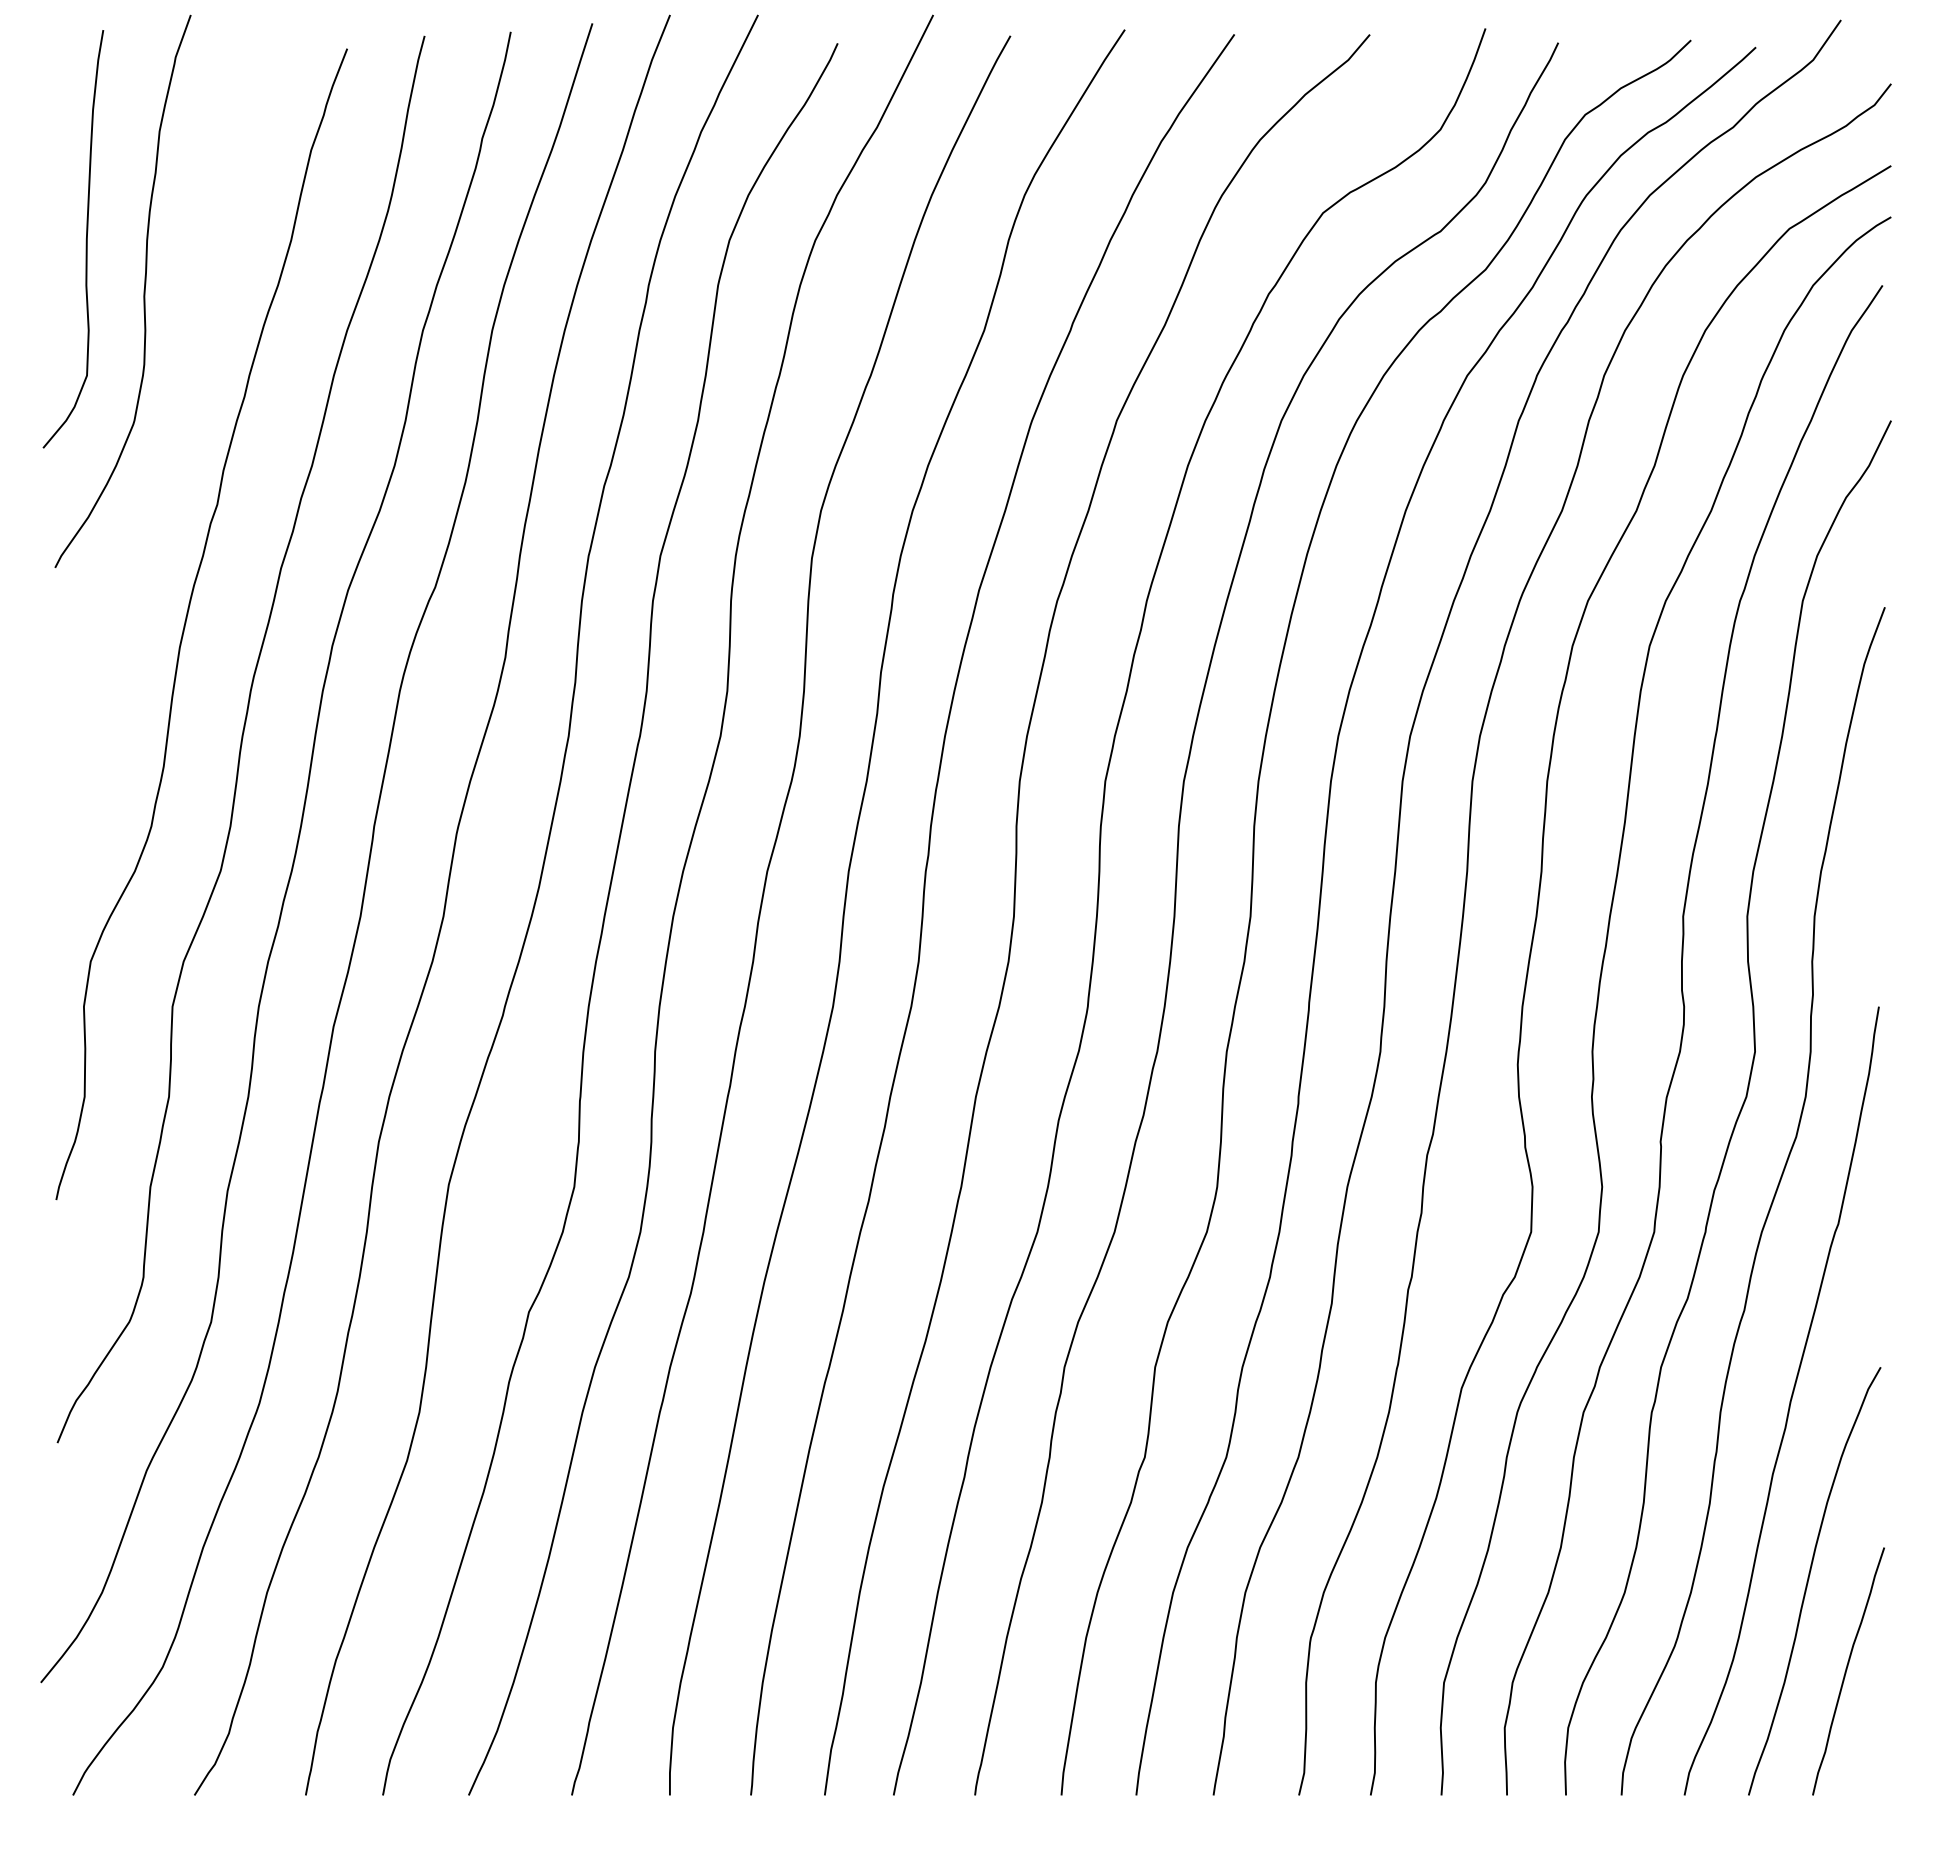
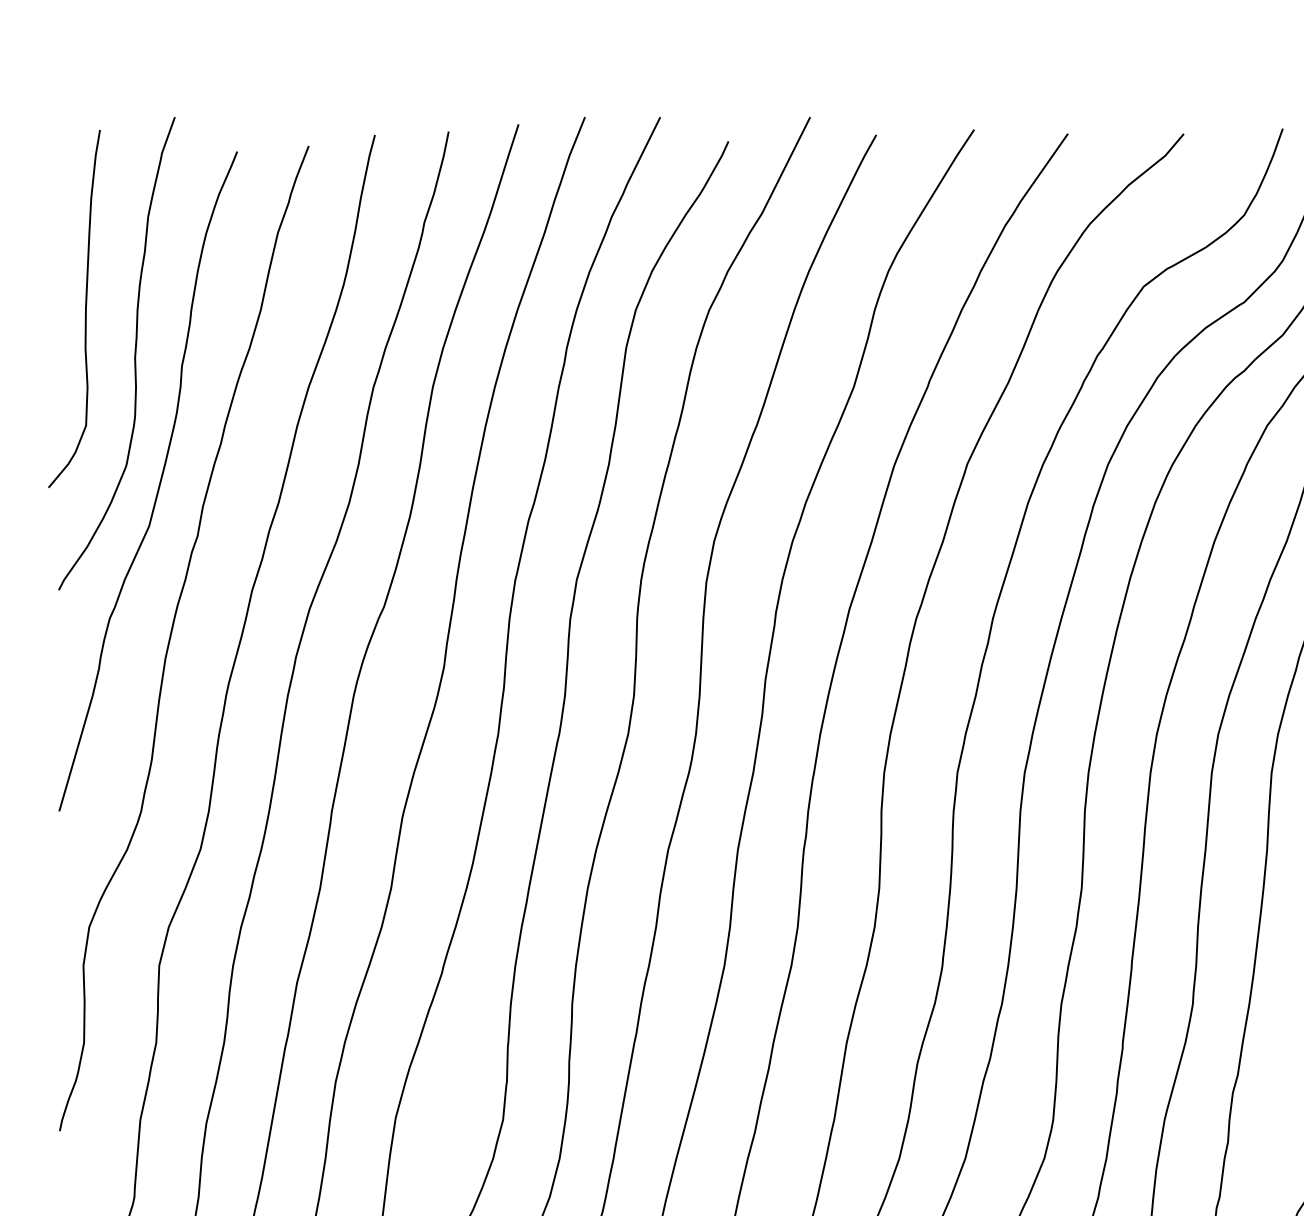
curve: (172, 442) -> (159, 482), added

